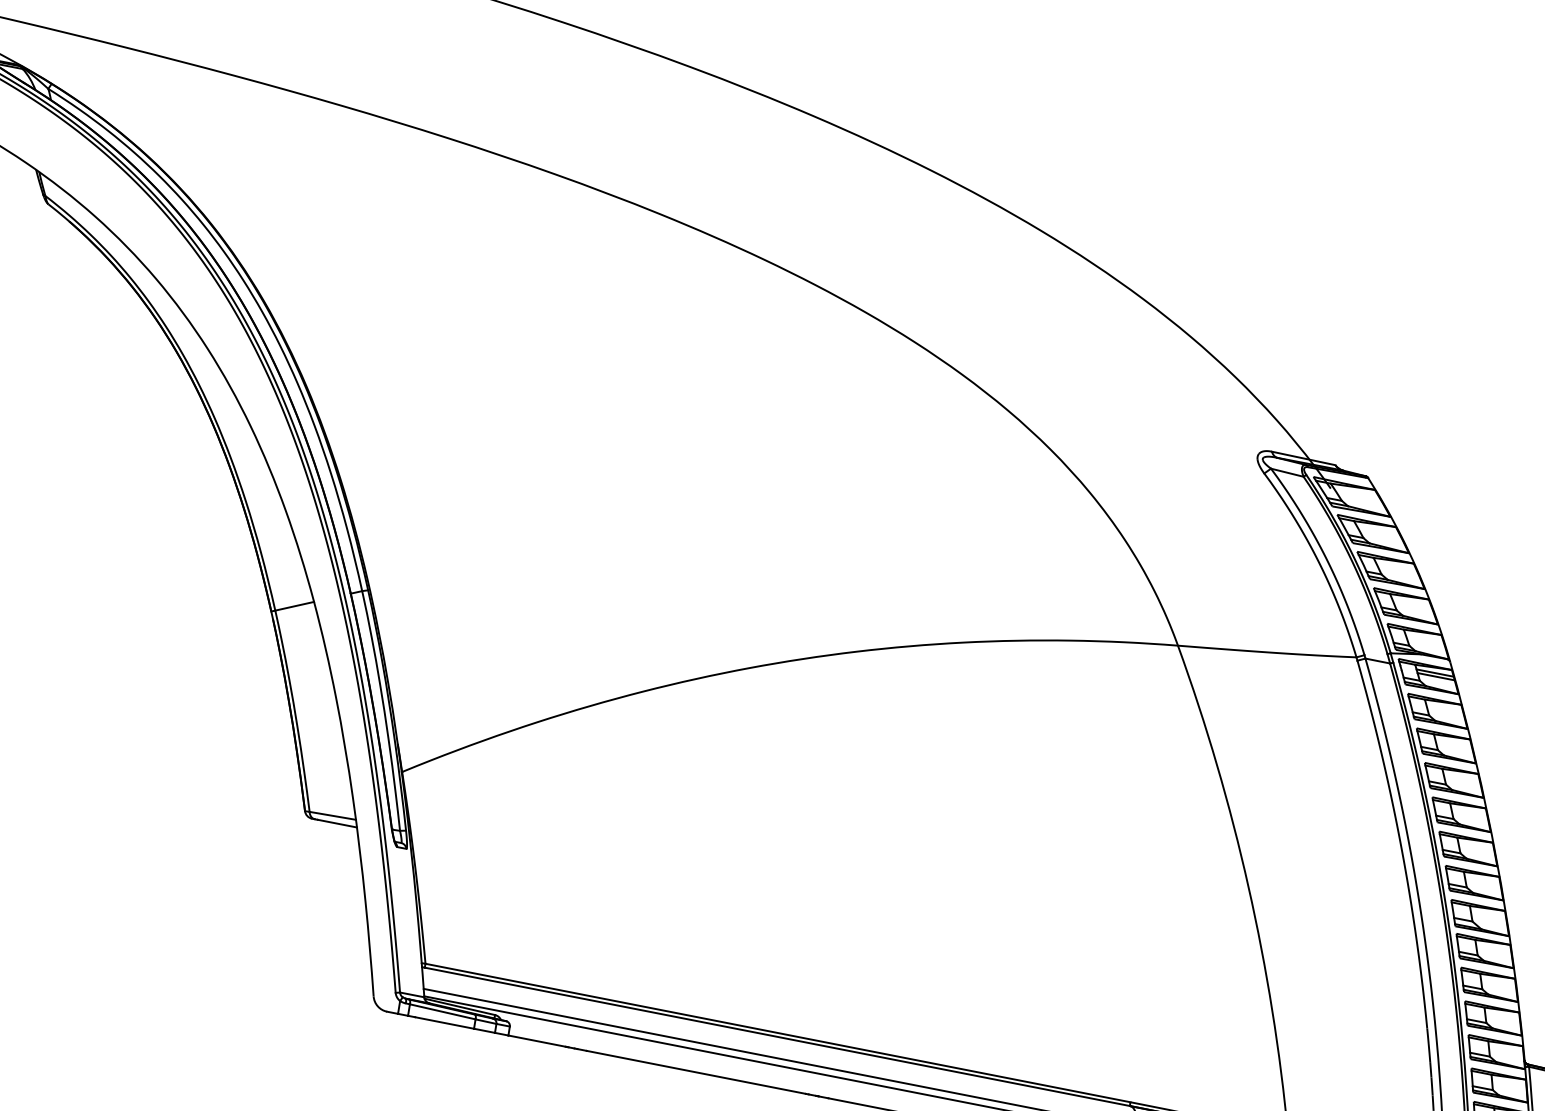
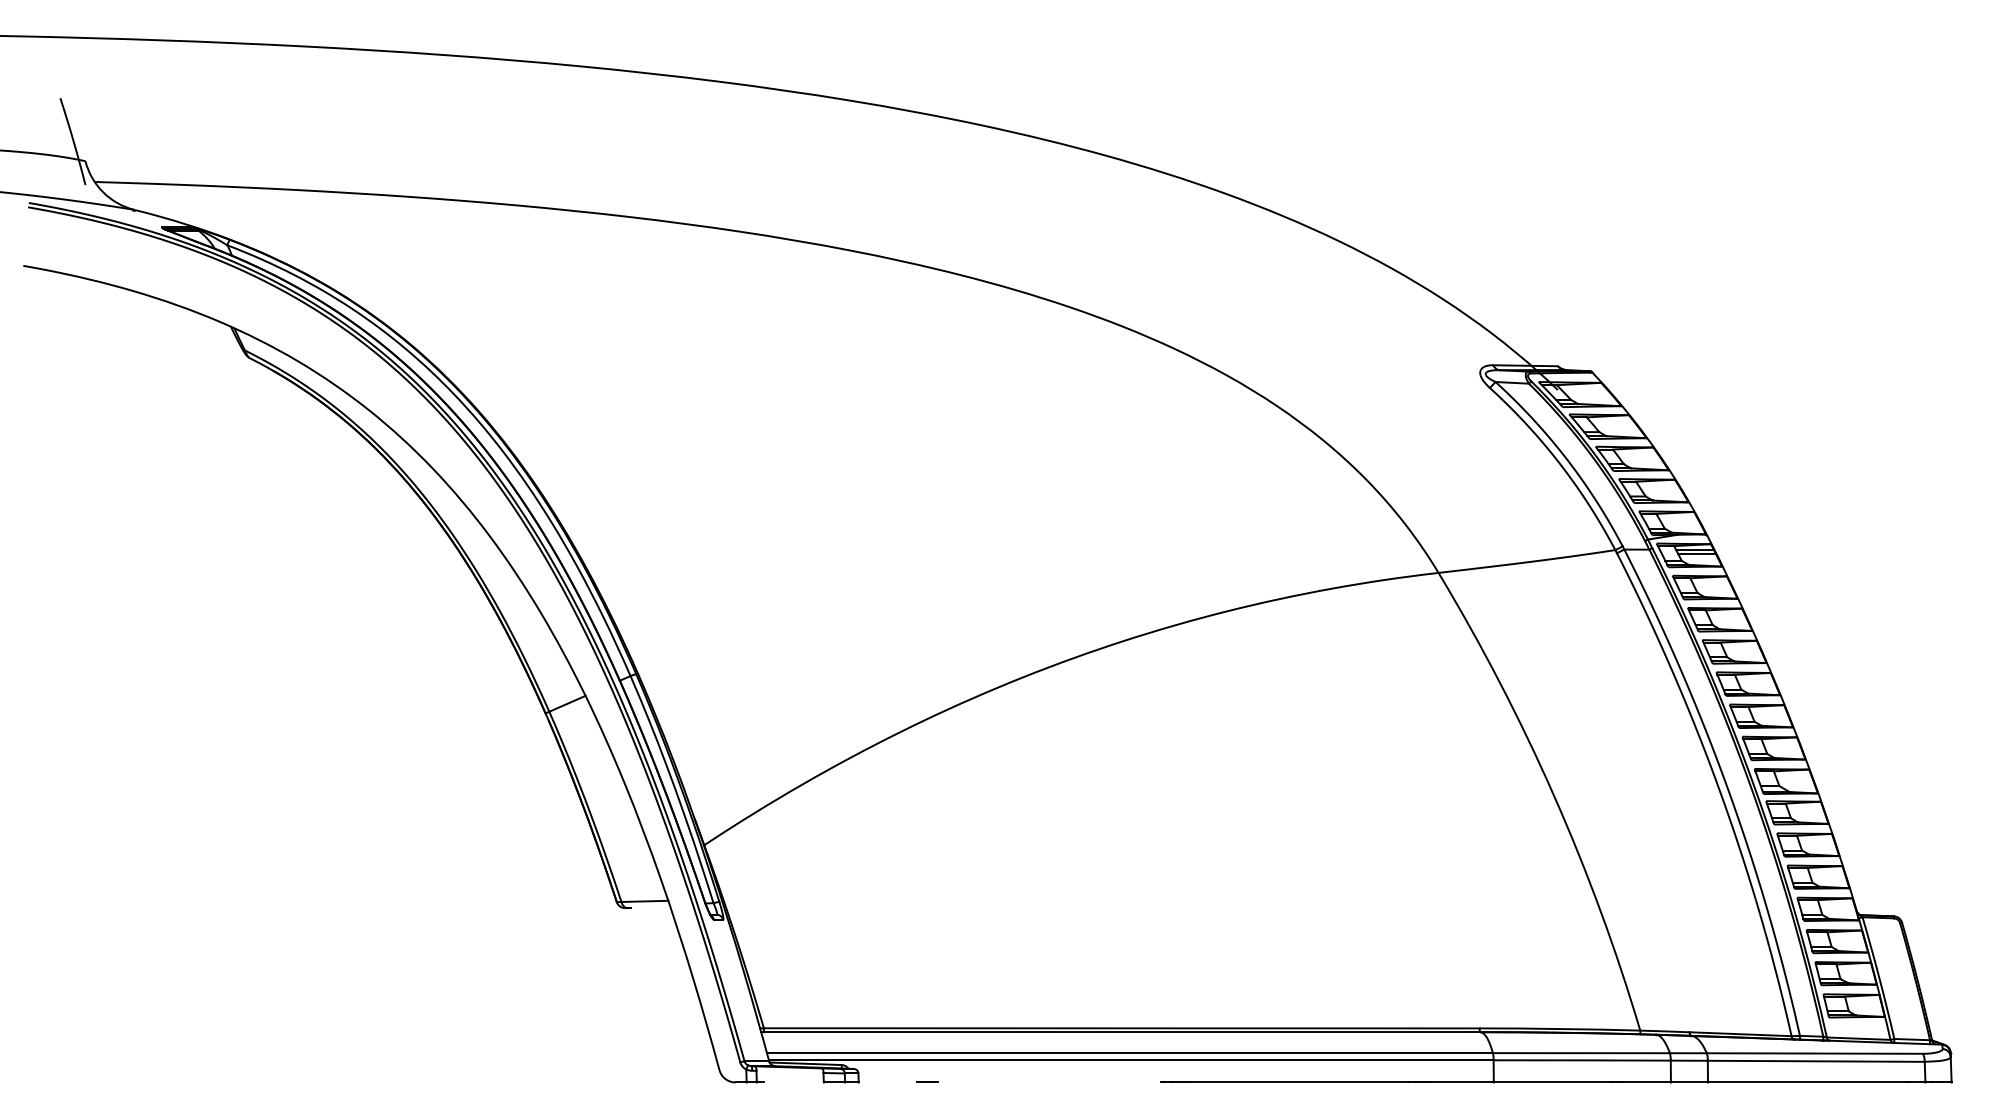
line: (336, 823) -> (650, 908), removed
line: (442, 1011) -> (789, 1071), removed
line: (444, 1022) -> (793, 1082), removed
line: (536, 1041) -> (887, 1082), removed
line: (696, 1072) -> (1049, 1082), removed

